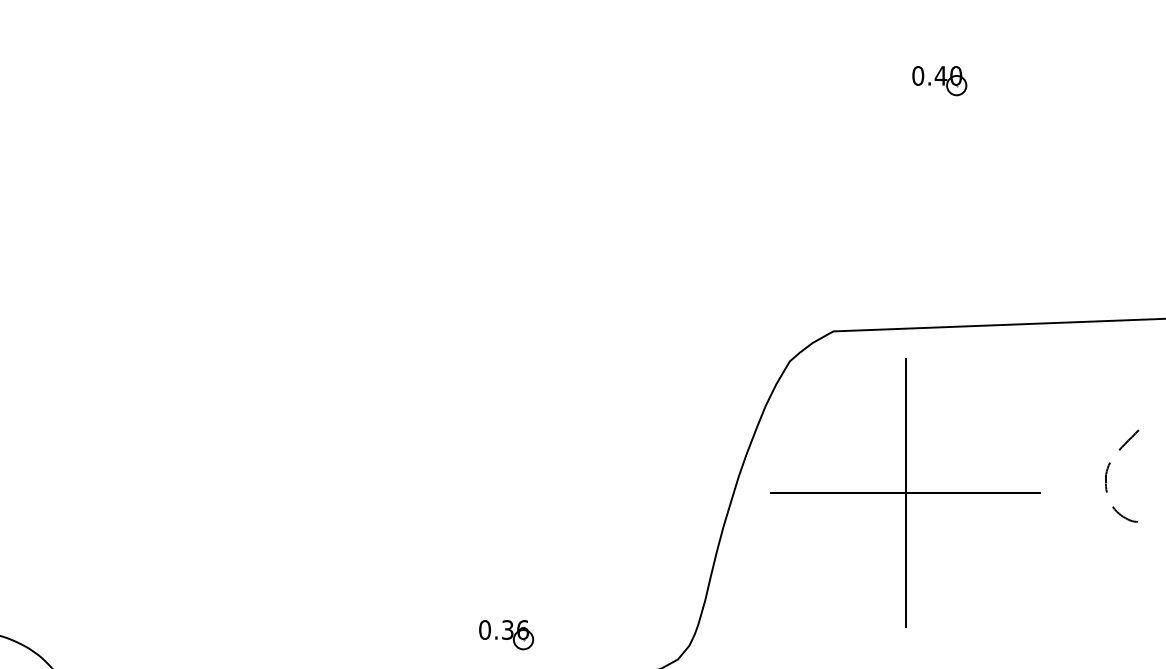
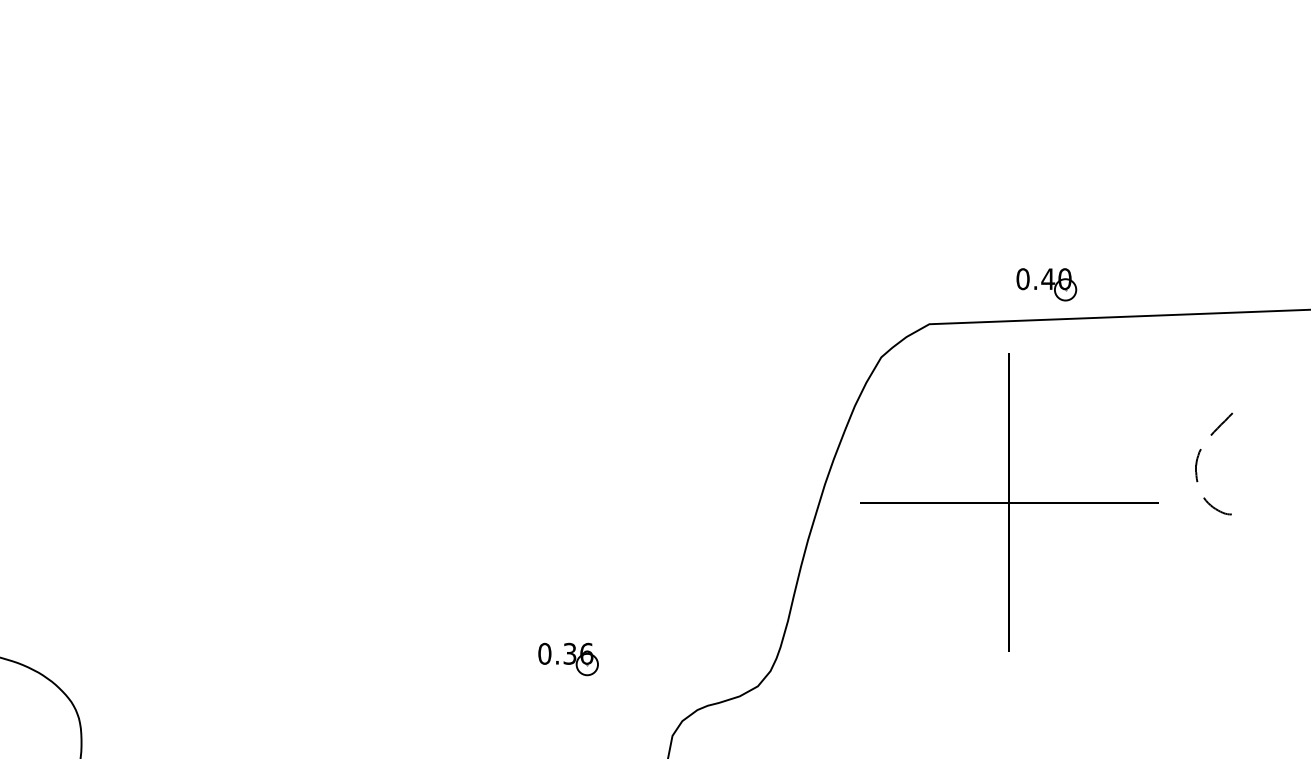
part: (939, 80) -> (1046, 284), moved
curve: (1107, 472) -> (1198, 459), moved

